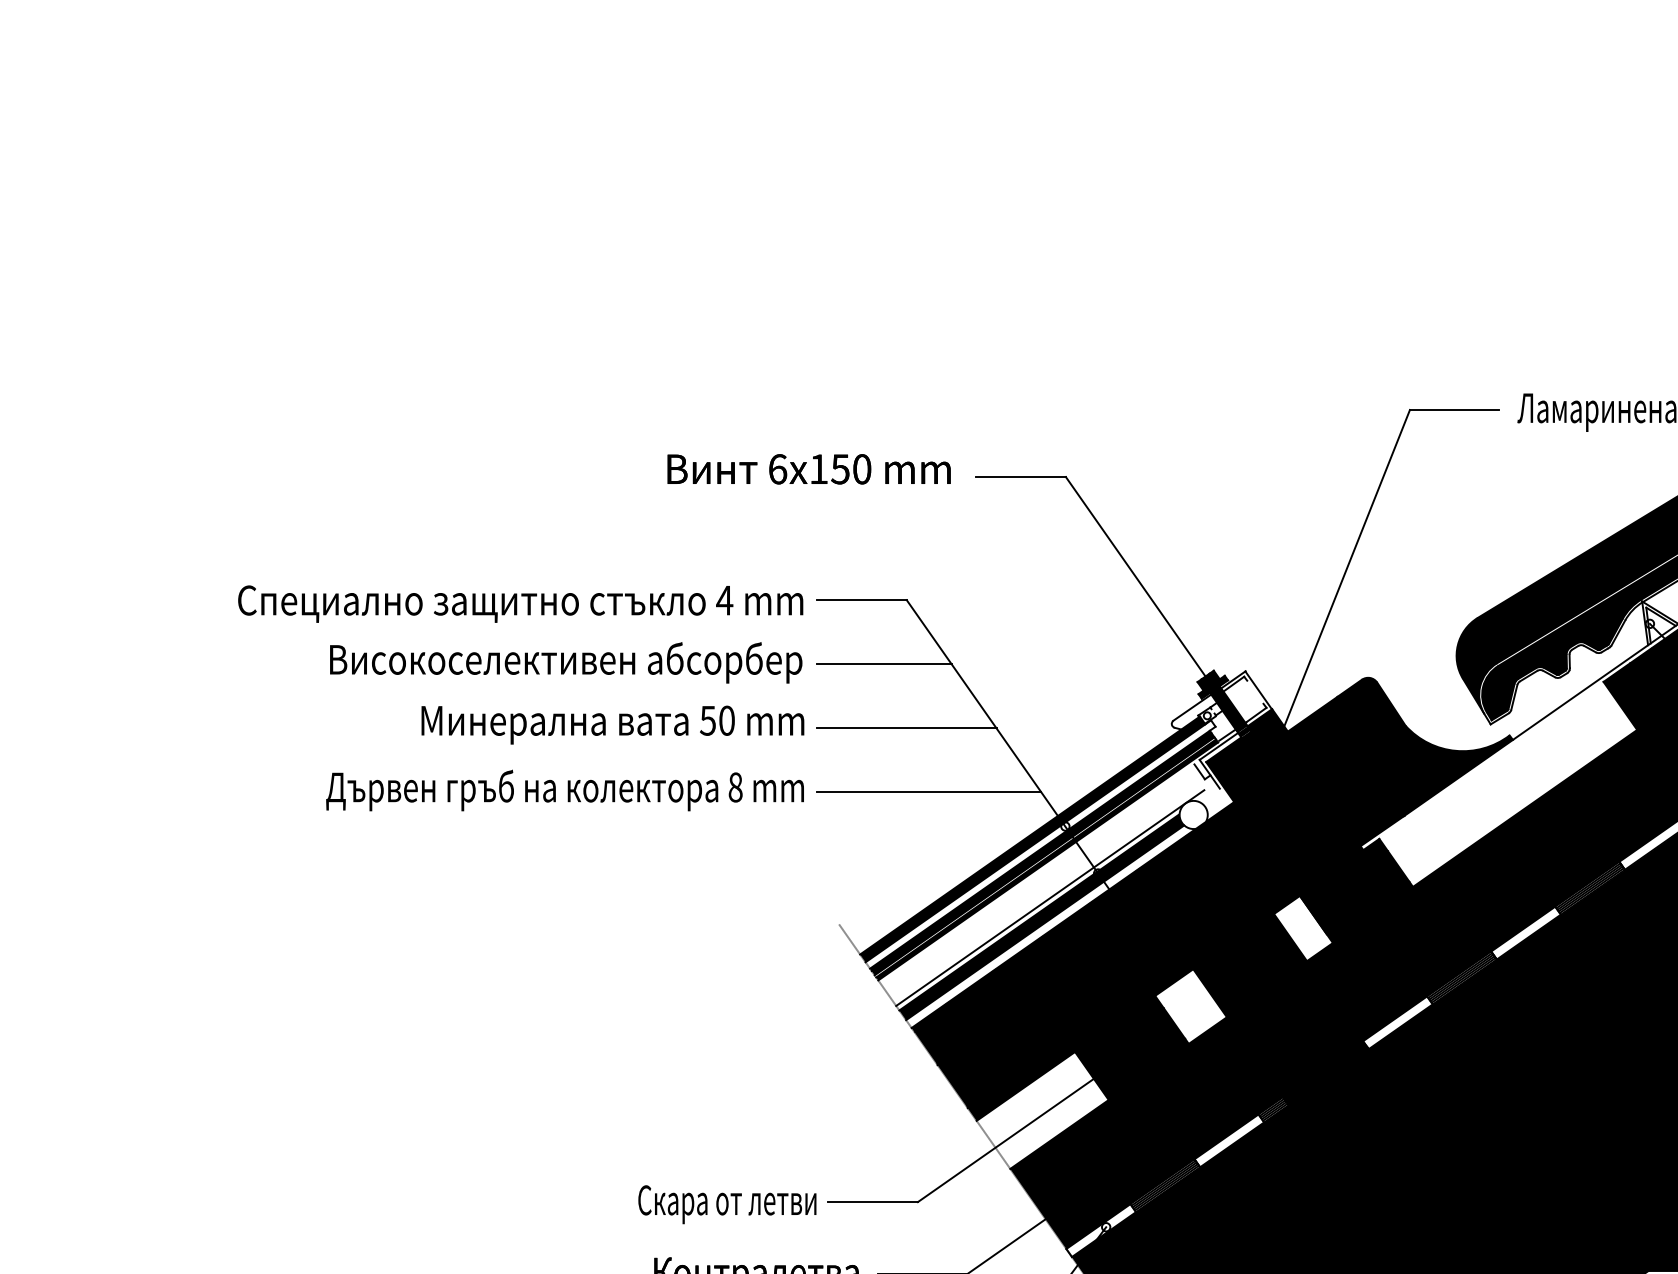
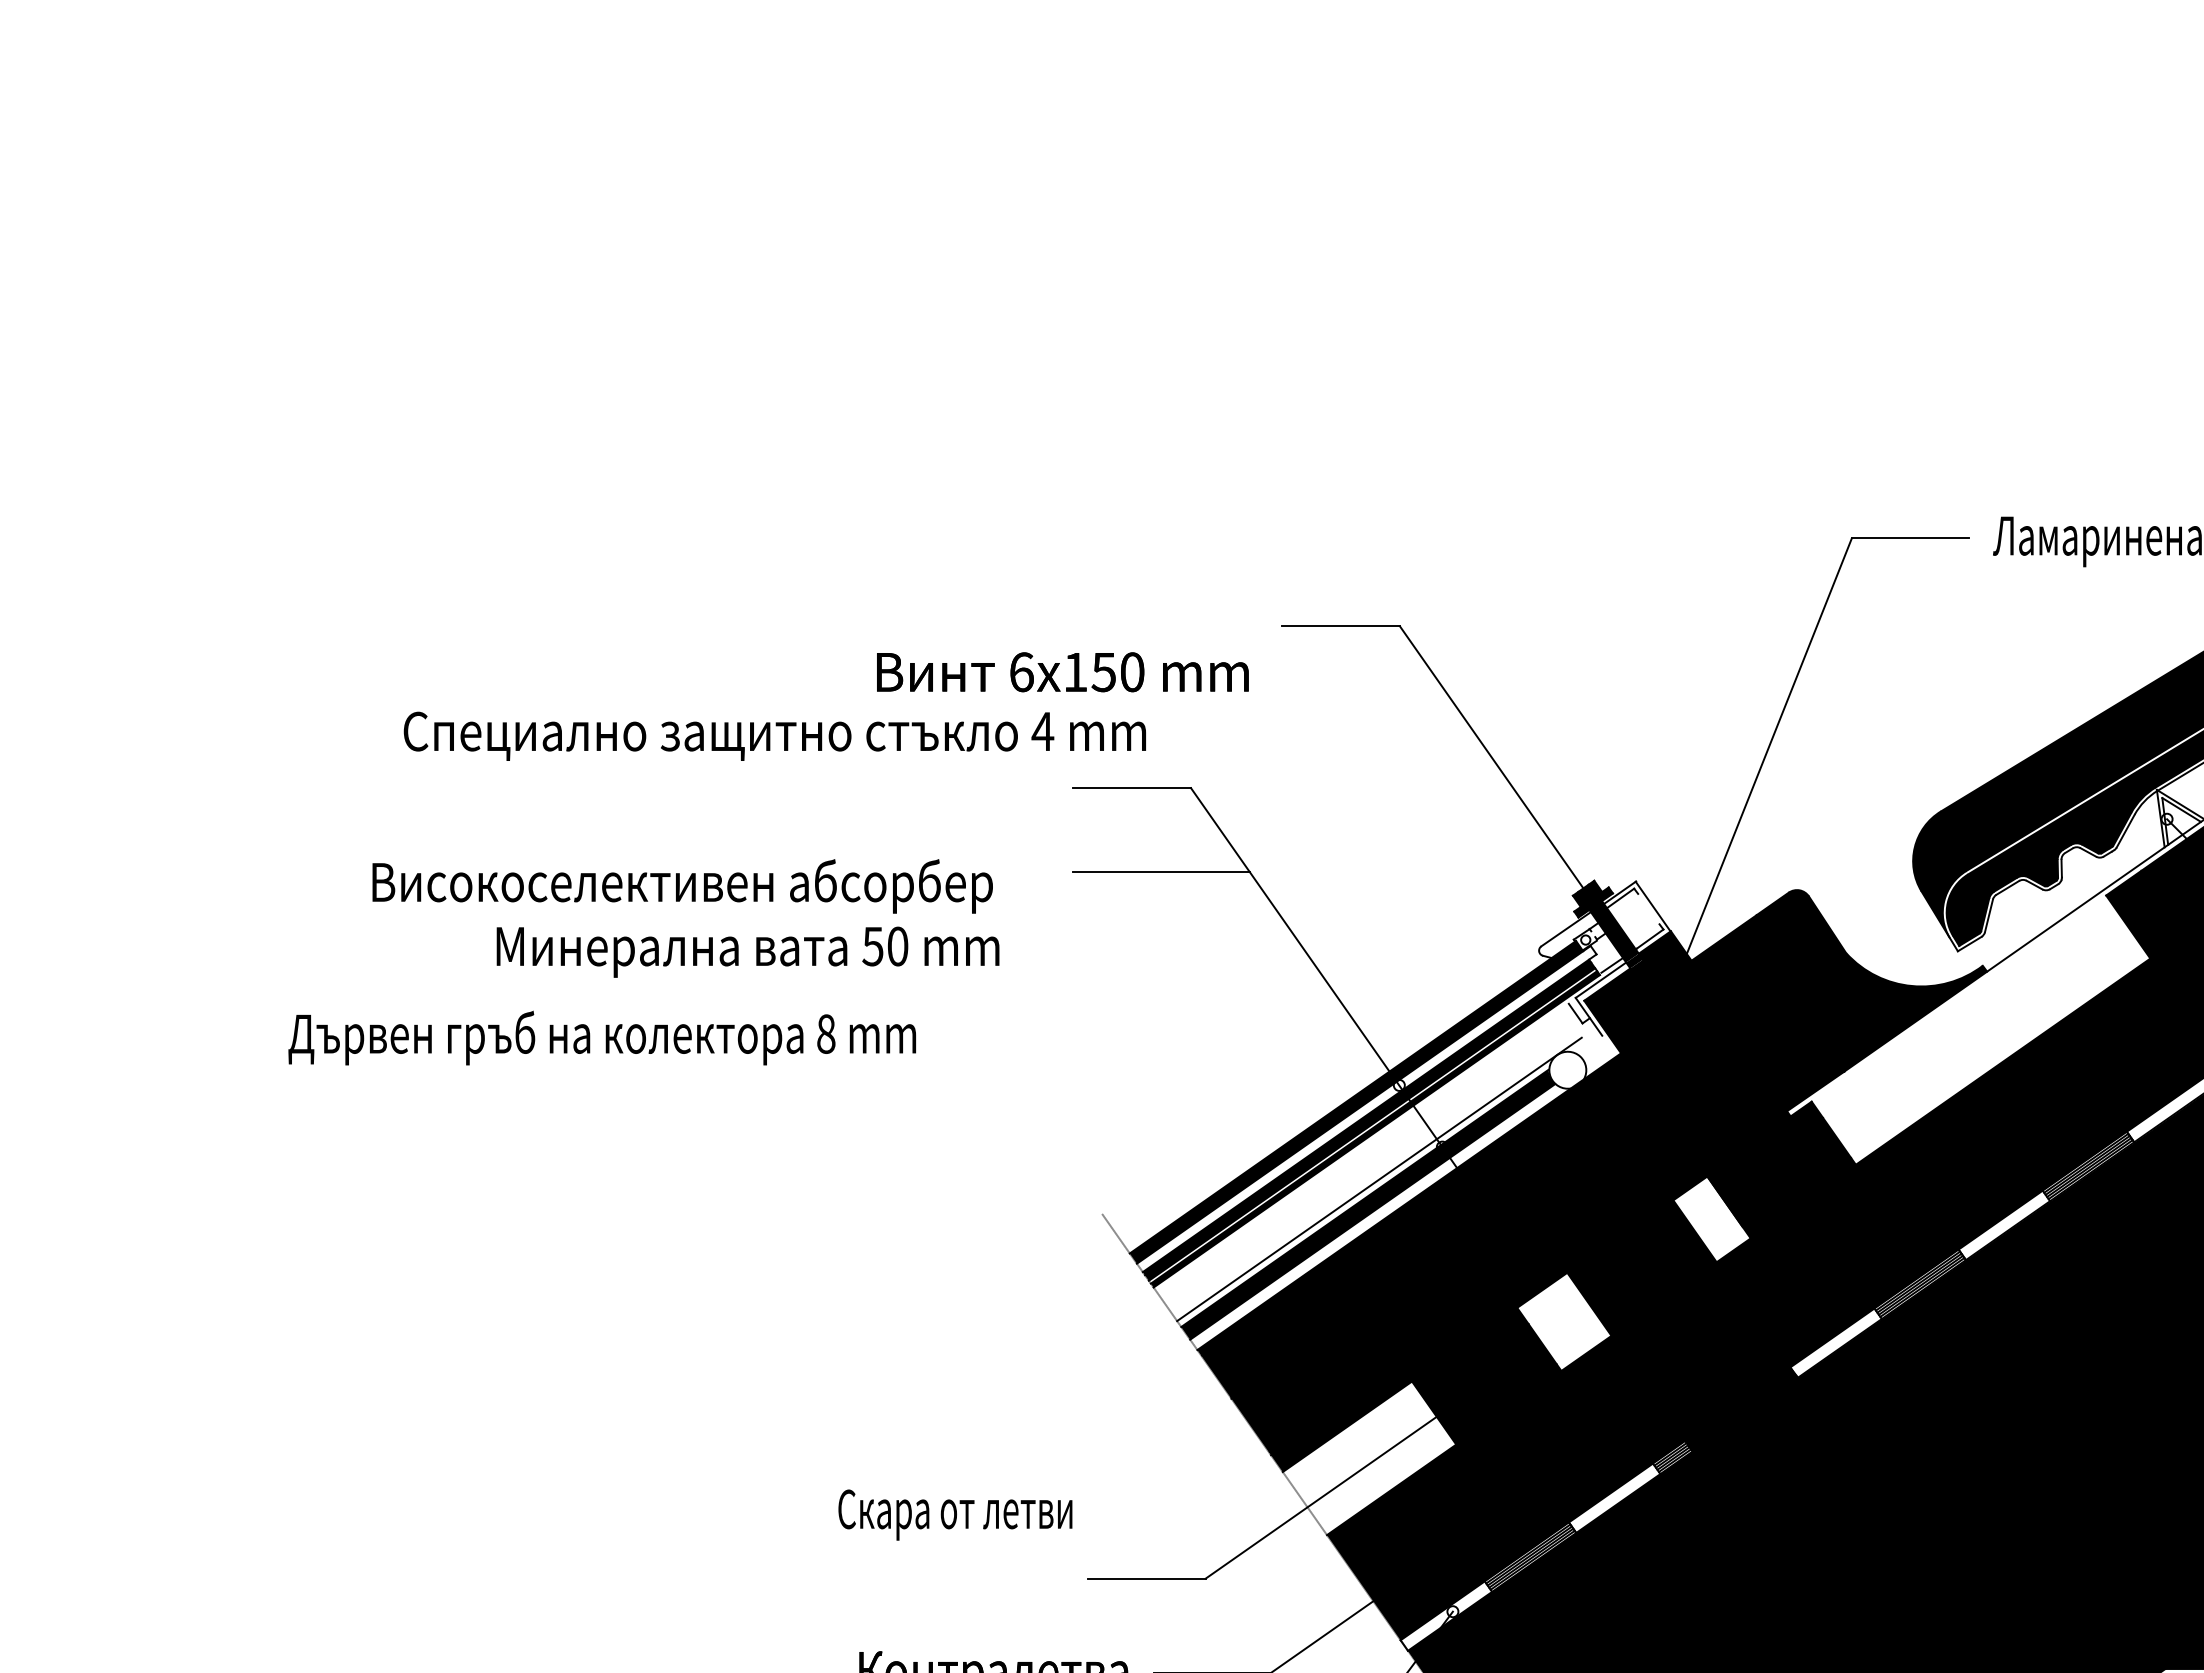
text: (808, 469) -> (1062, 672), moved
text: (520, 603) -> (774, 735), moved
text: (566, 662) -> (682, 886), moved
text: (612, 724) -> (747, 951), moved
line: (906, 728) -> (1190, 956), removed
text: (564, 790) -> (601, 1037), moved
line: (929, 792) -> (1220, 1040), removed
text: (727, 1204) -> (955, 1514), moved

